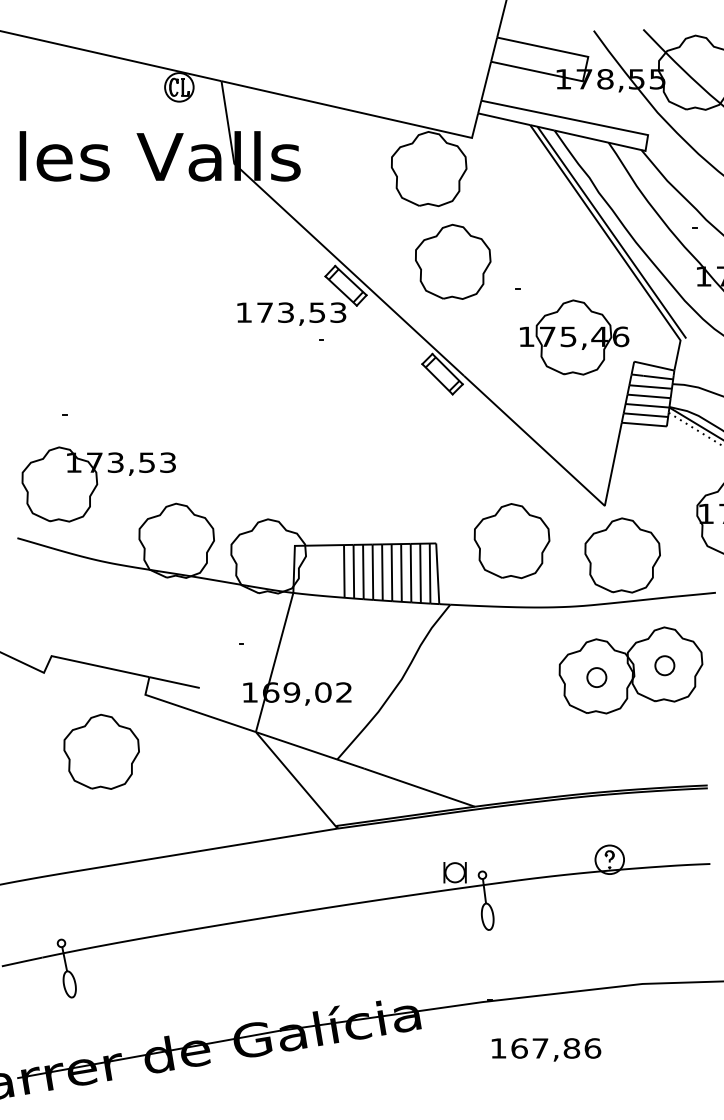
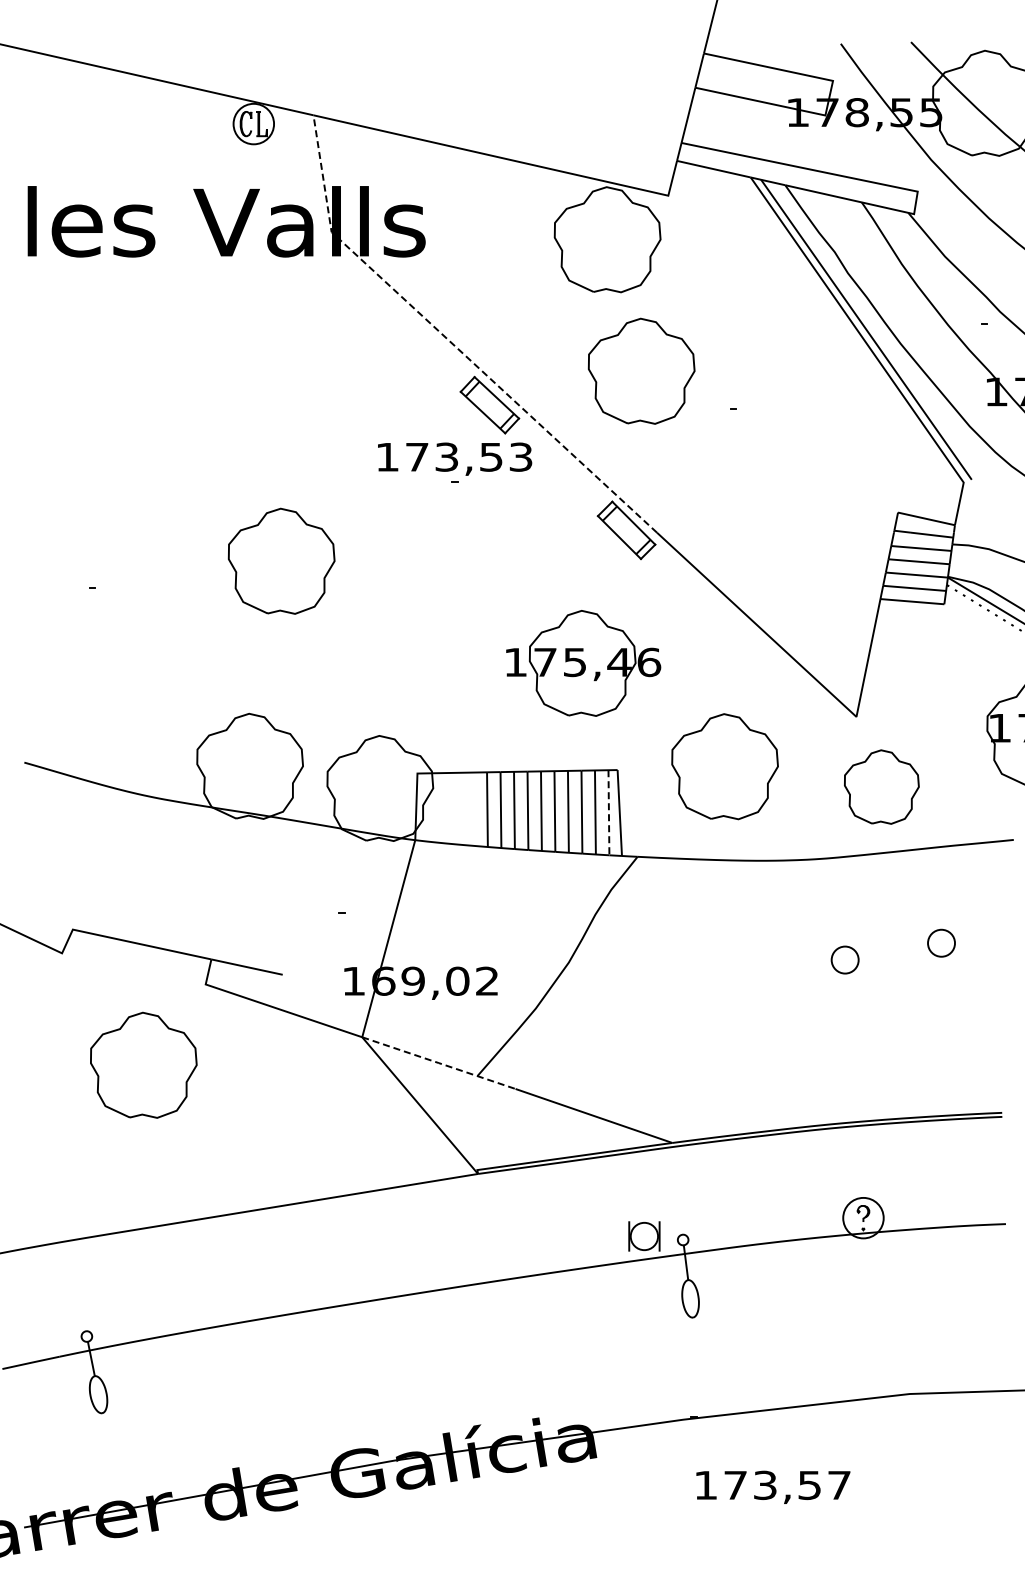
line: (317, 240) -> (449, 341), solid -> dashed
text: (292, 313) -> (455, 458), moved
part: (574, 337) -> (583, 663), moved
part: (198, 395) -> (281, 560), added
part: (98, 484) -> (139, 686), removed
part: (622, 555) -> (881, 786), size x0.7
line: (429, 573) -> (608, 812), solid -> dashed
part: (630, 670) -> (893, 949), removed
line: (309, 750) -> (438, 1063), solid -> dashed
text: (556, 1048) -> (787, 1485), 167,86 -> 173,57

